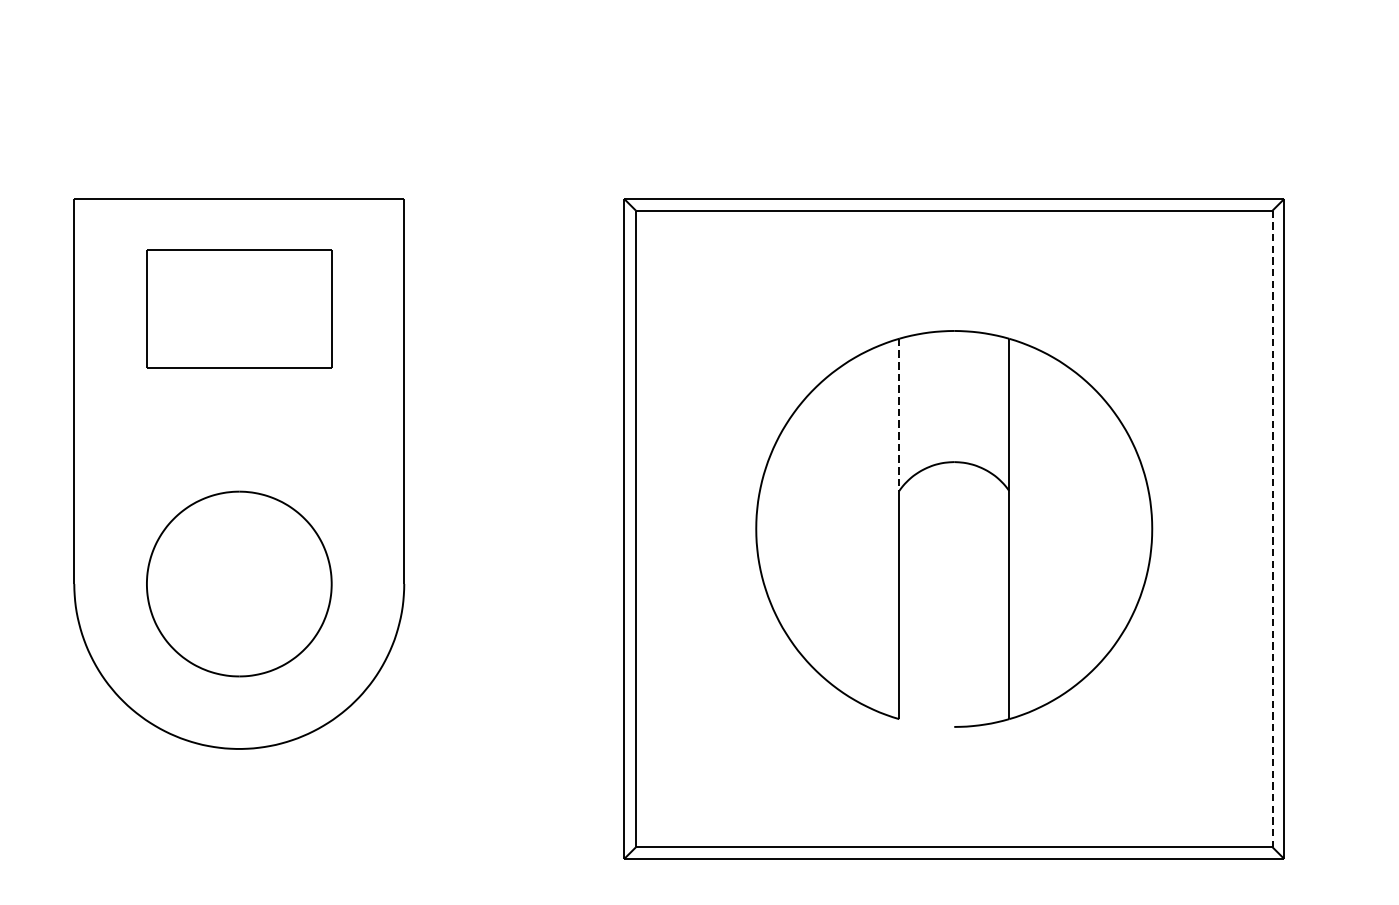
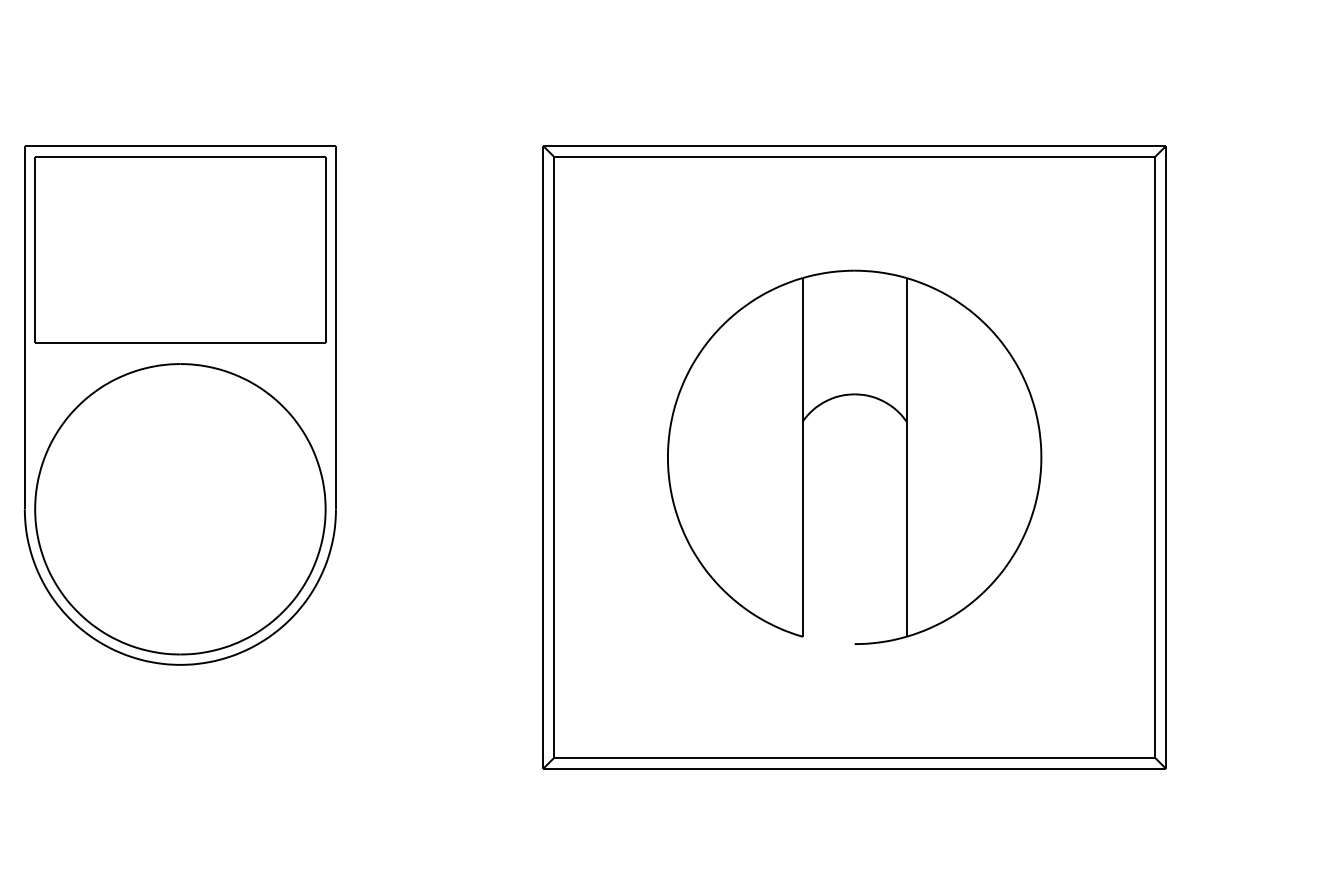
part: (239, 308) -> (180, 249), size x1.67
line: (898, 414) -> (802, 349), dashed -> solid
line: (1272, 529) -> (1154, 457), dashed -> solid
part: (239, 584) -> (180, 509), size x1.67

